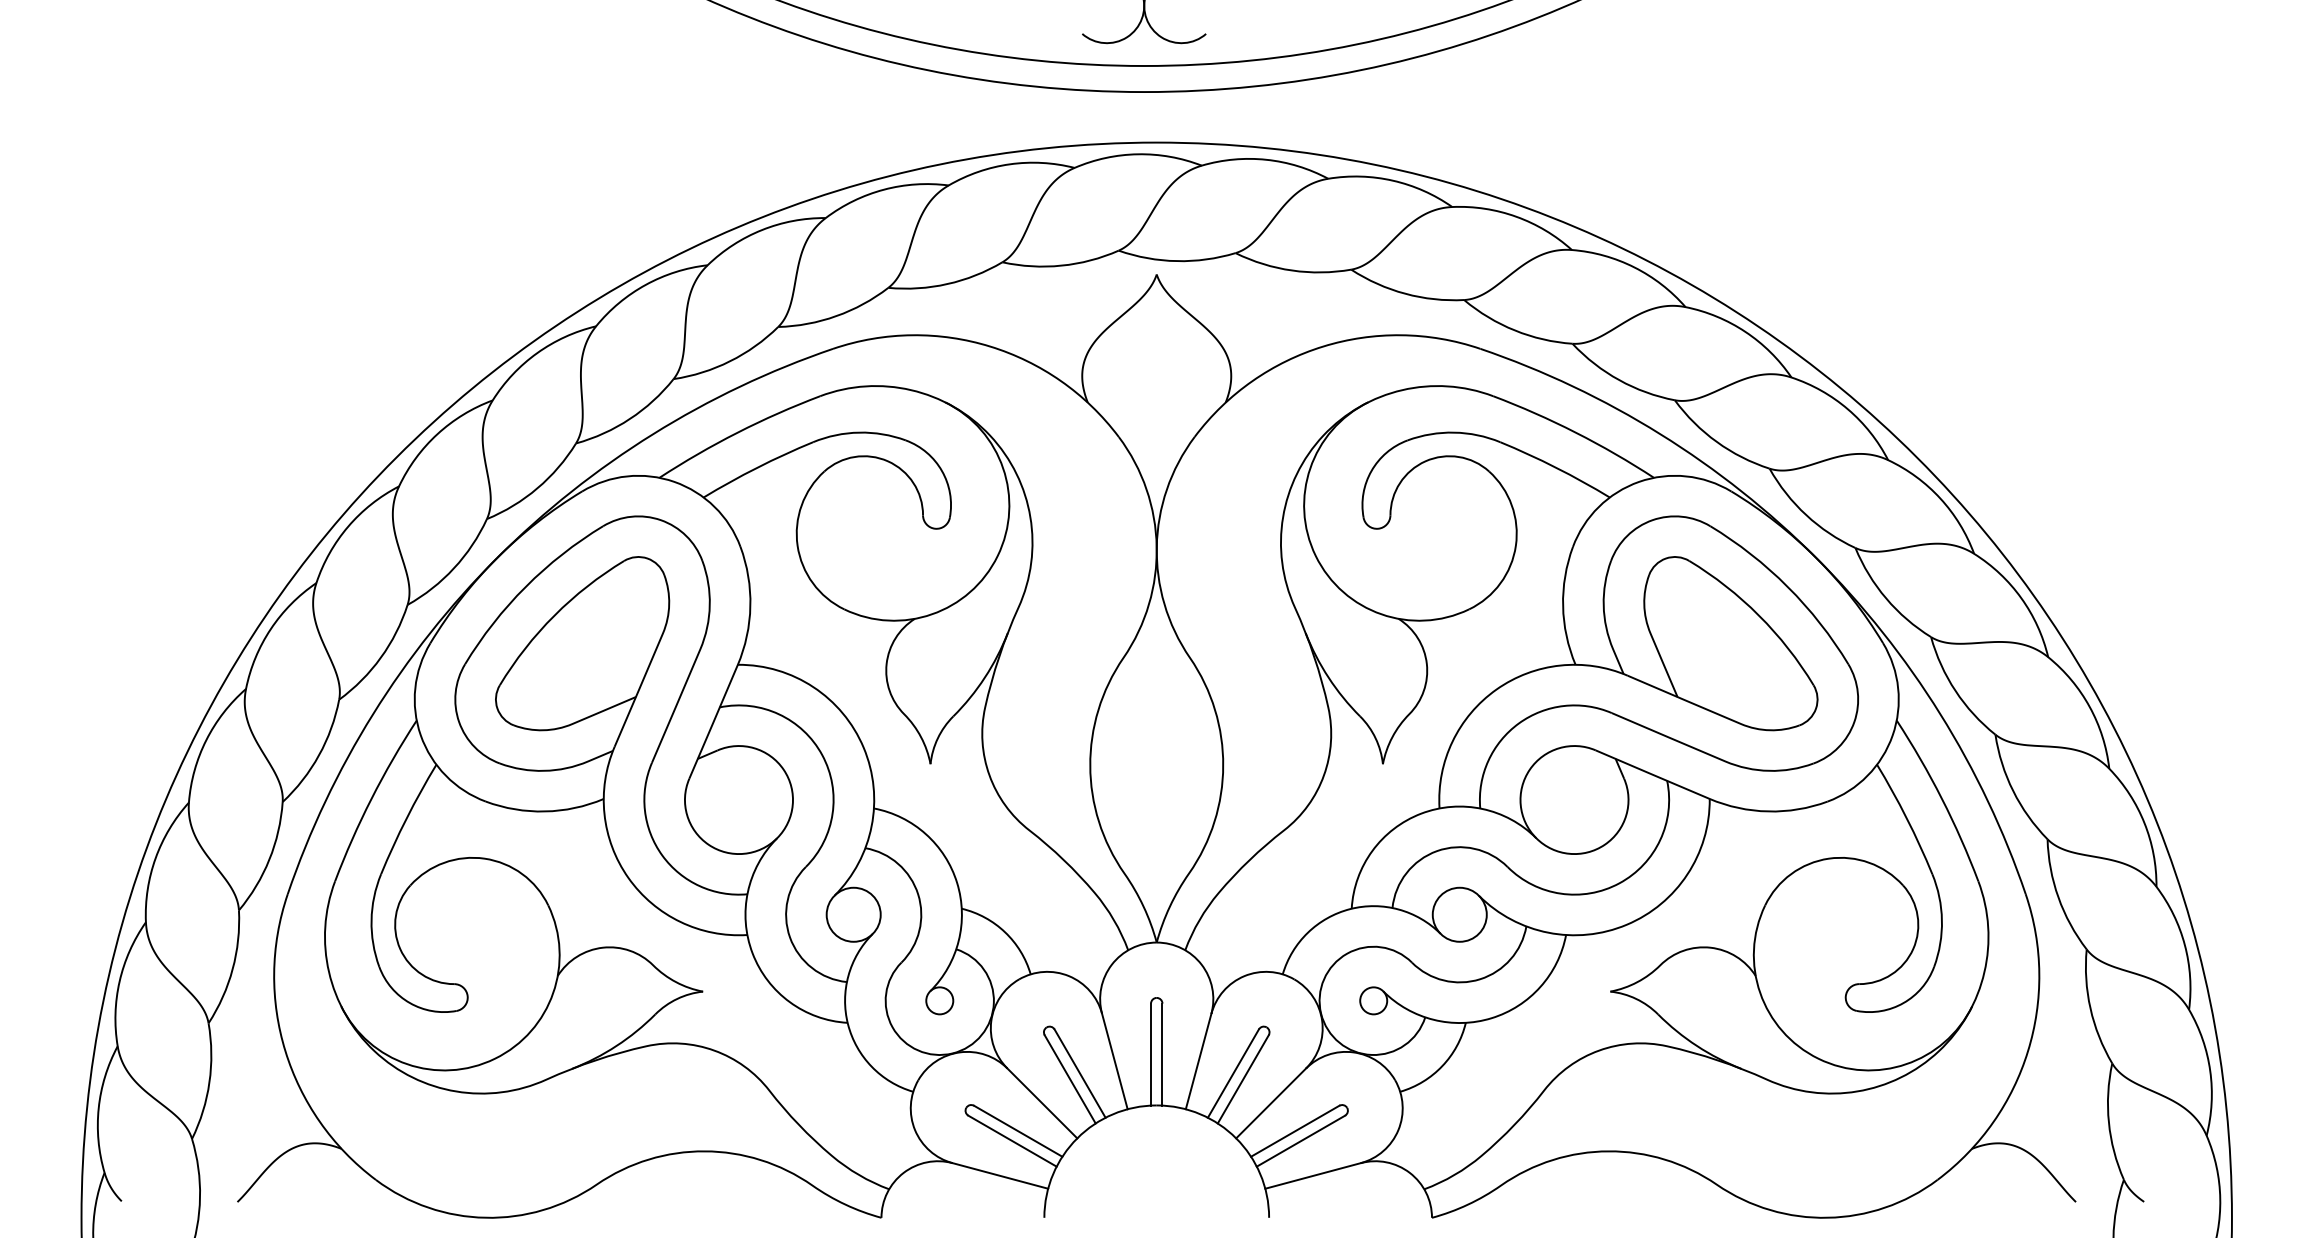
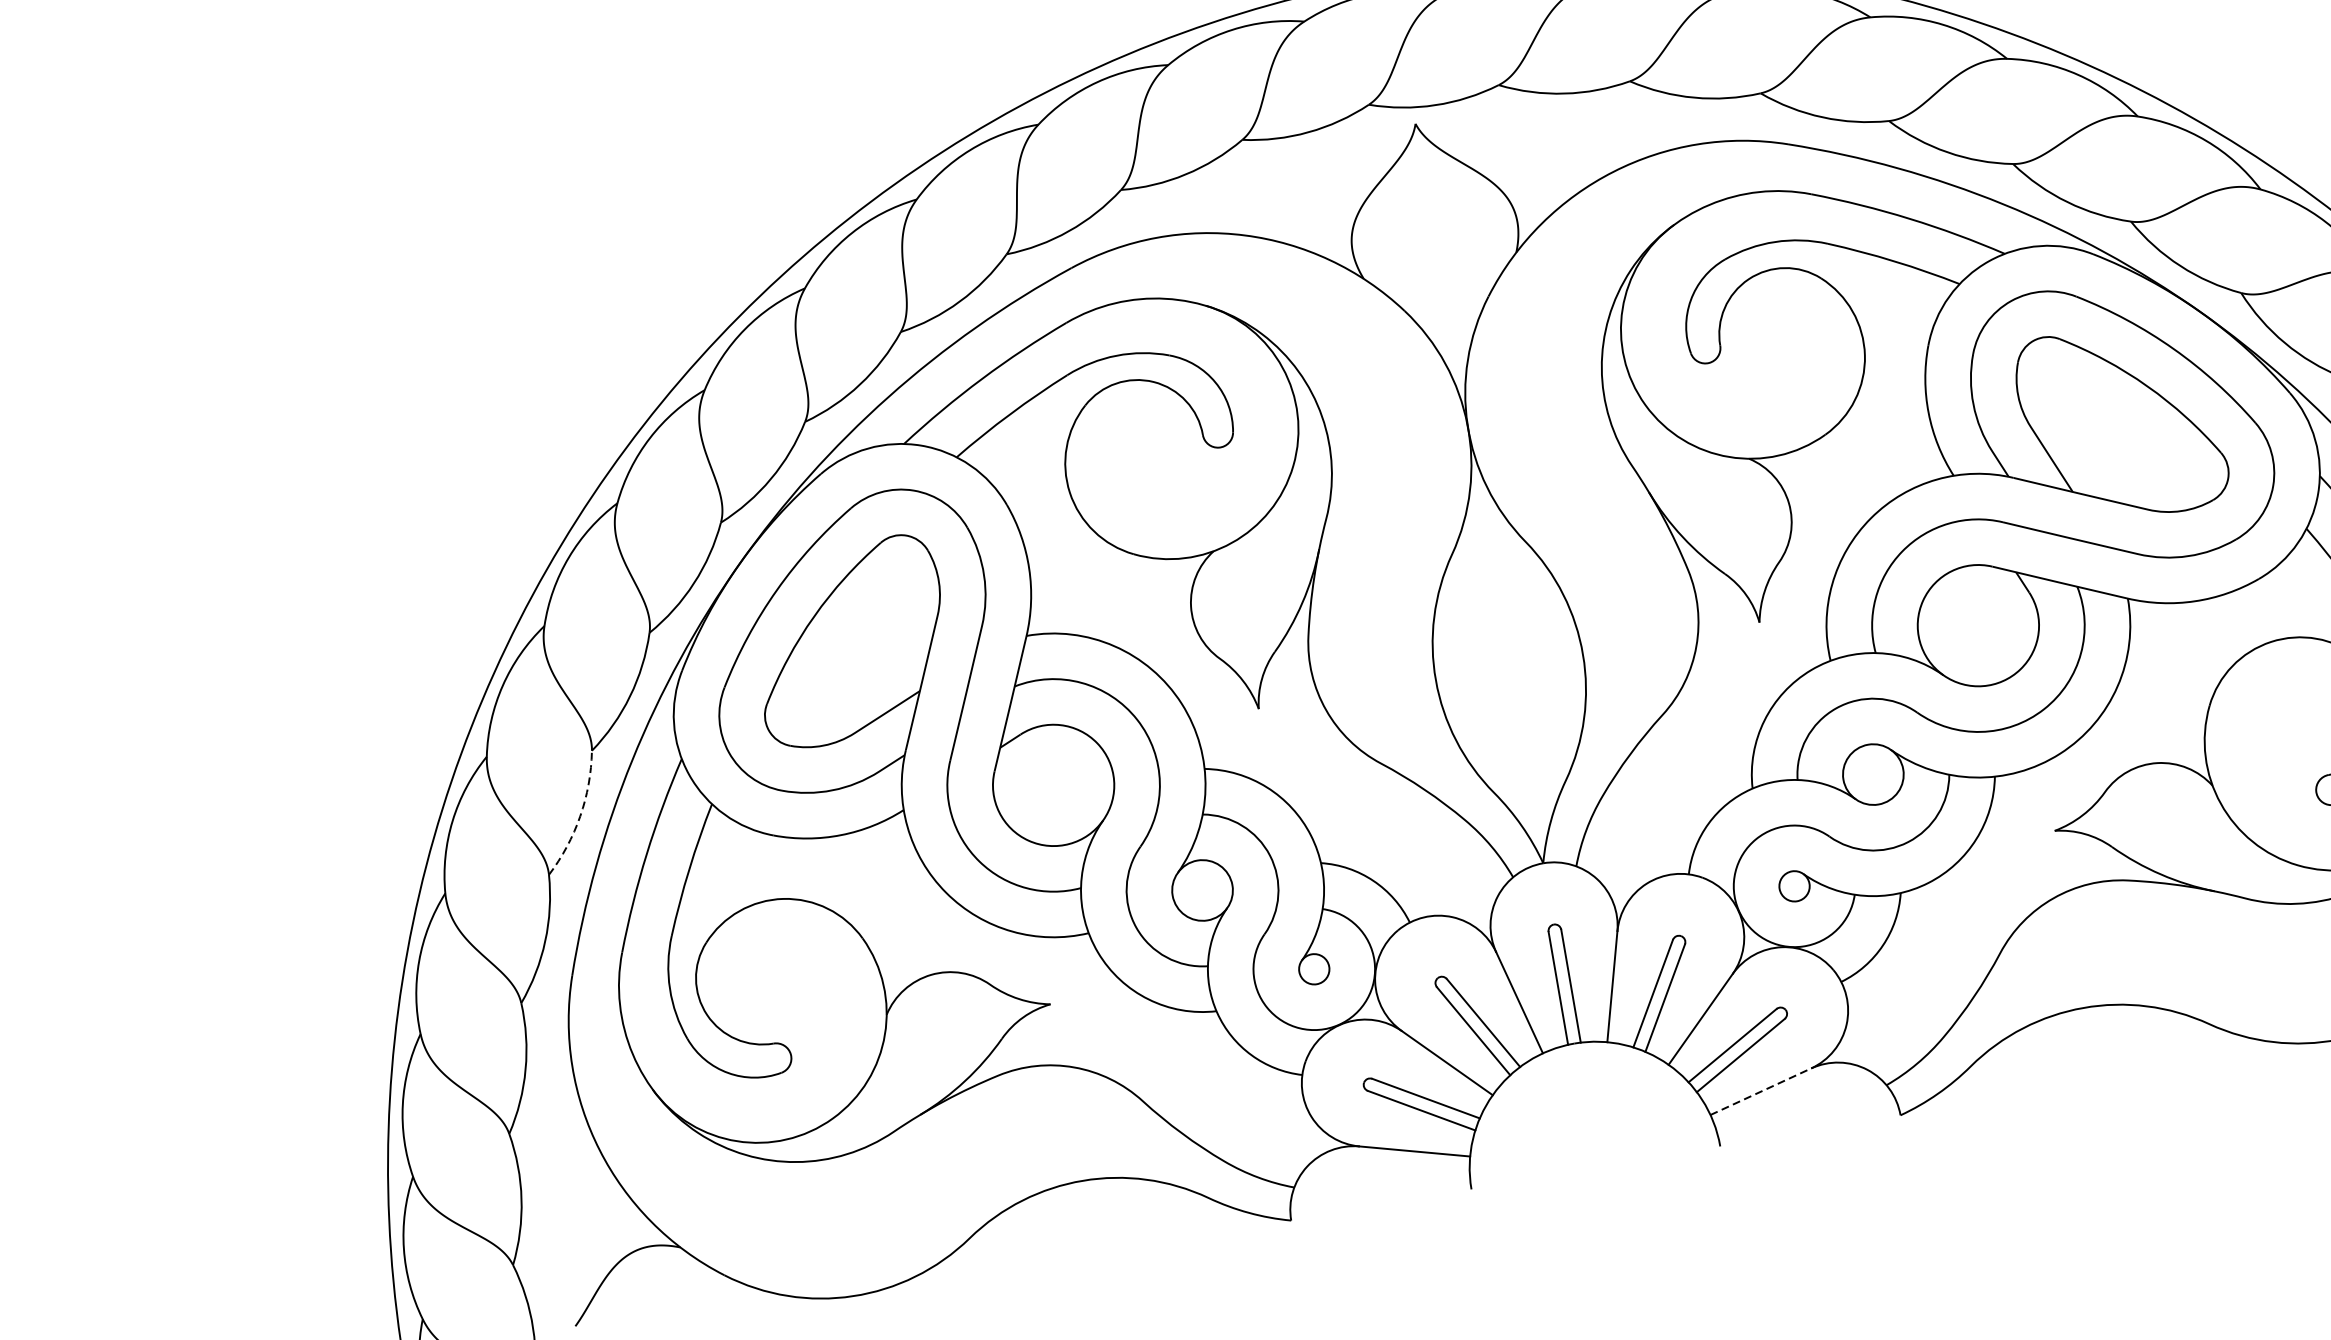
arc: (319, 755) -> (580, 816), solid -> dashed
line: (1313, 1175) -> (1761, 1091), solid -> dashed

